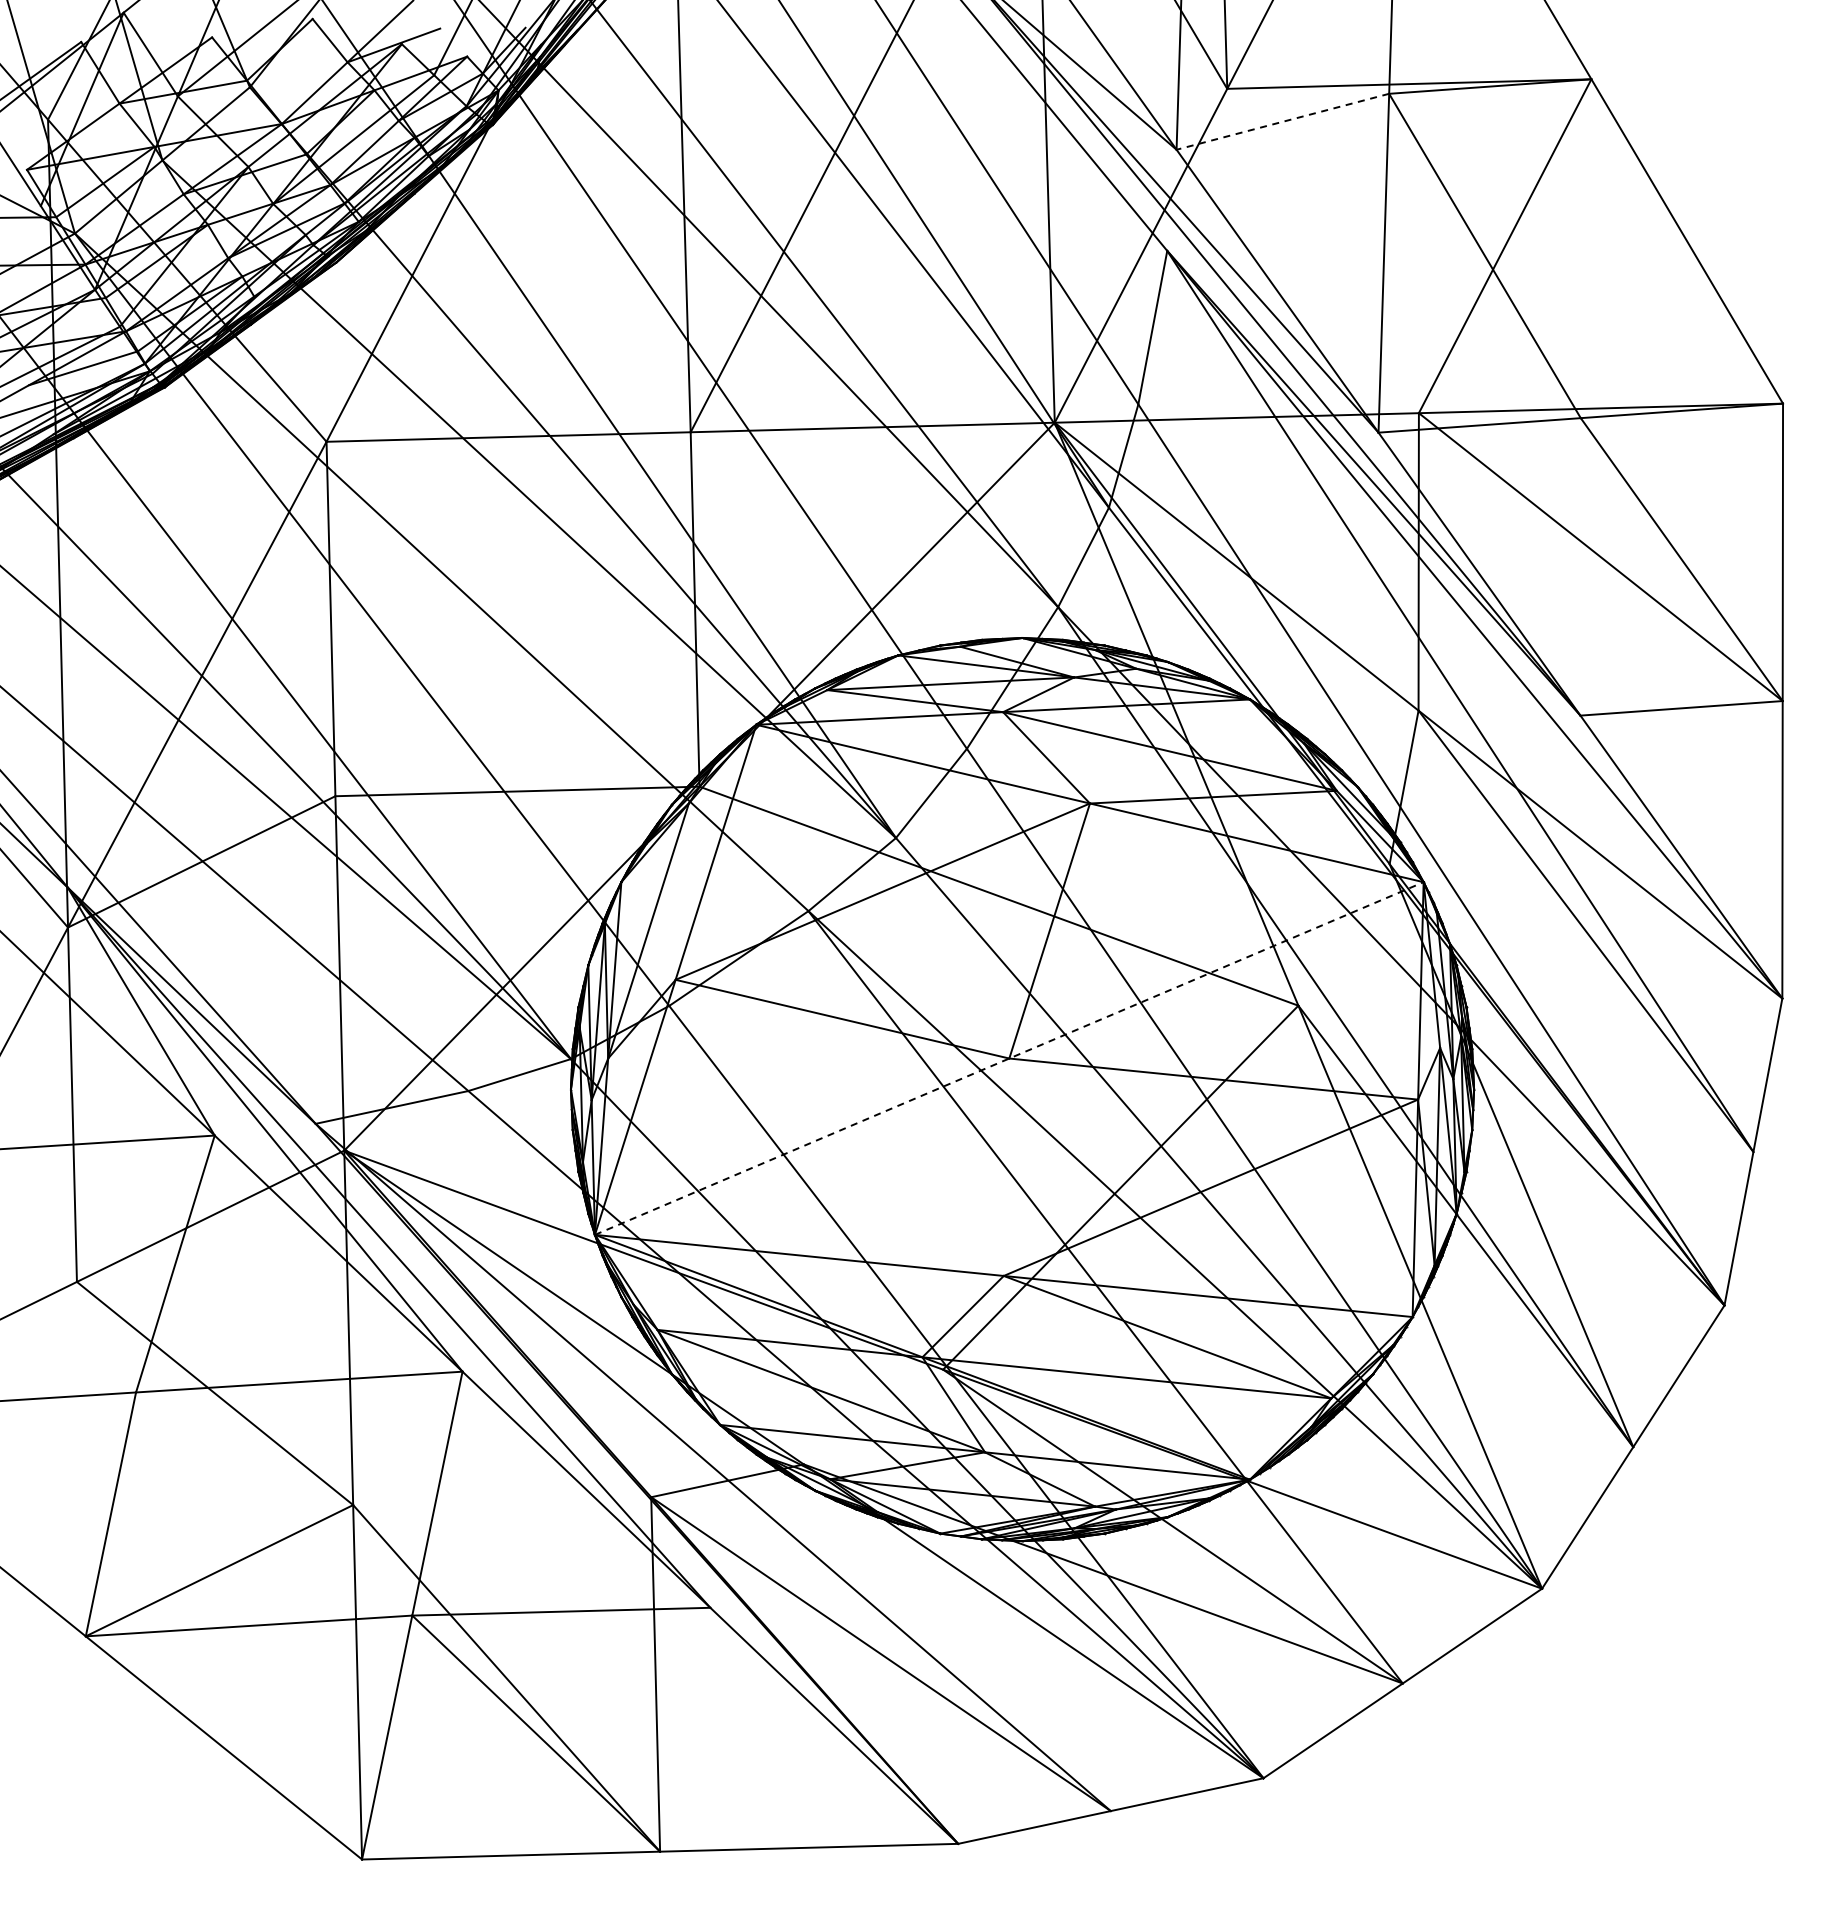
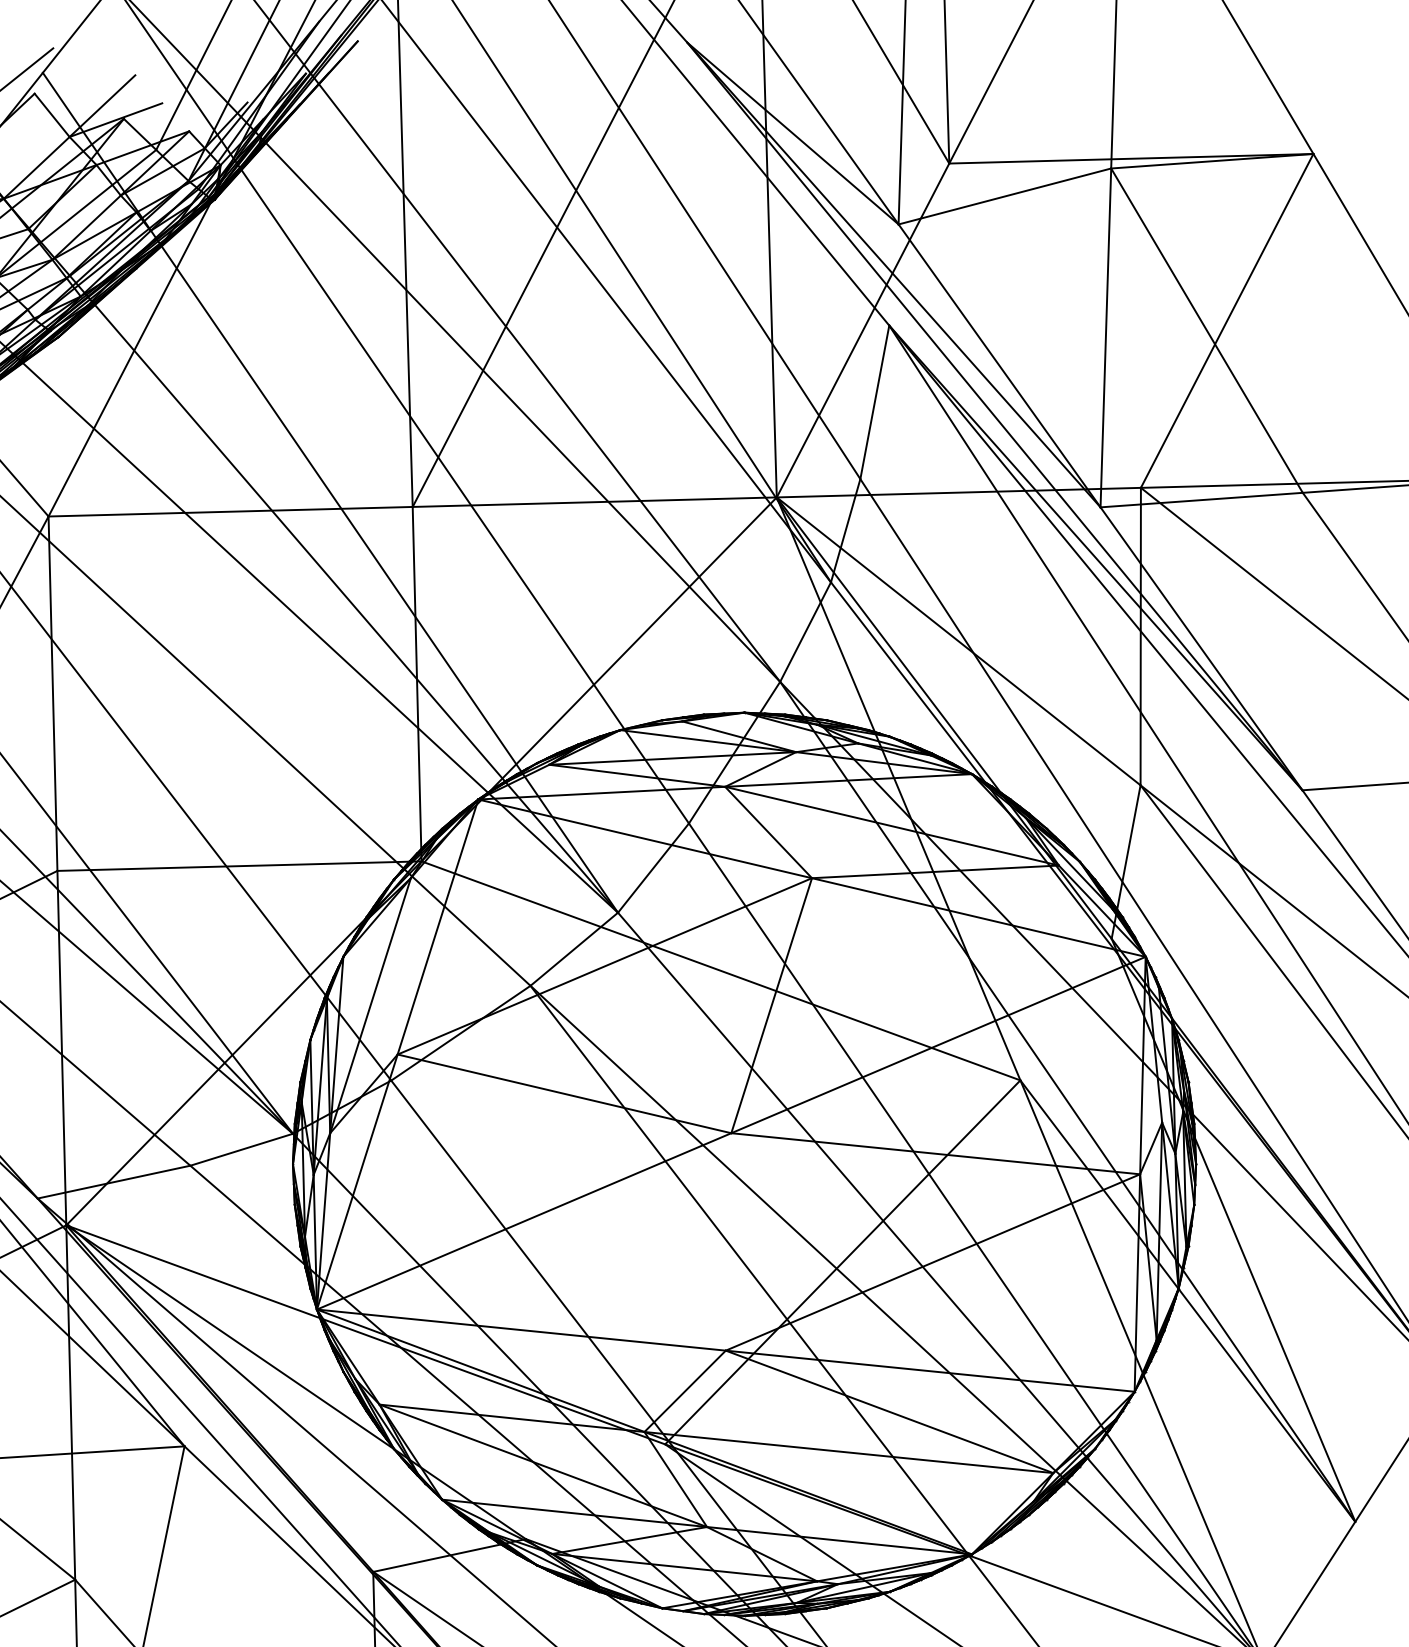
line: (1282, 121) -> (1004, 196), dashed -> solid
line: (1009, 1058) -> (731, 1133), dashed -> solid

